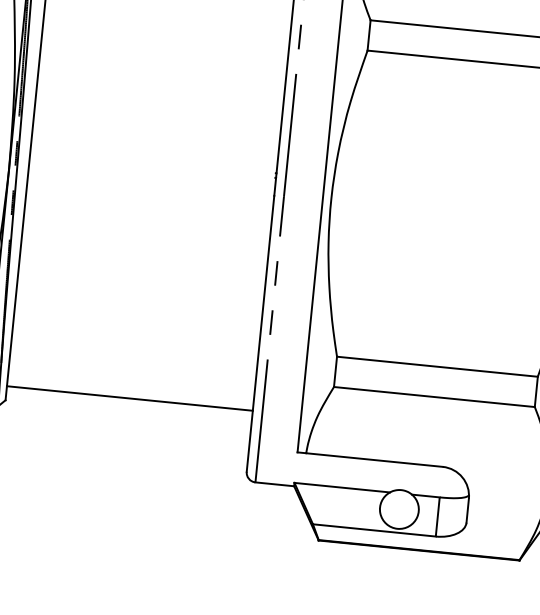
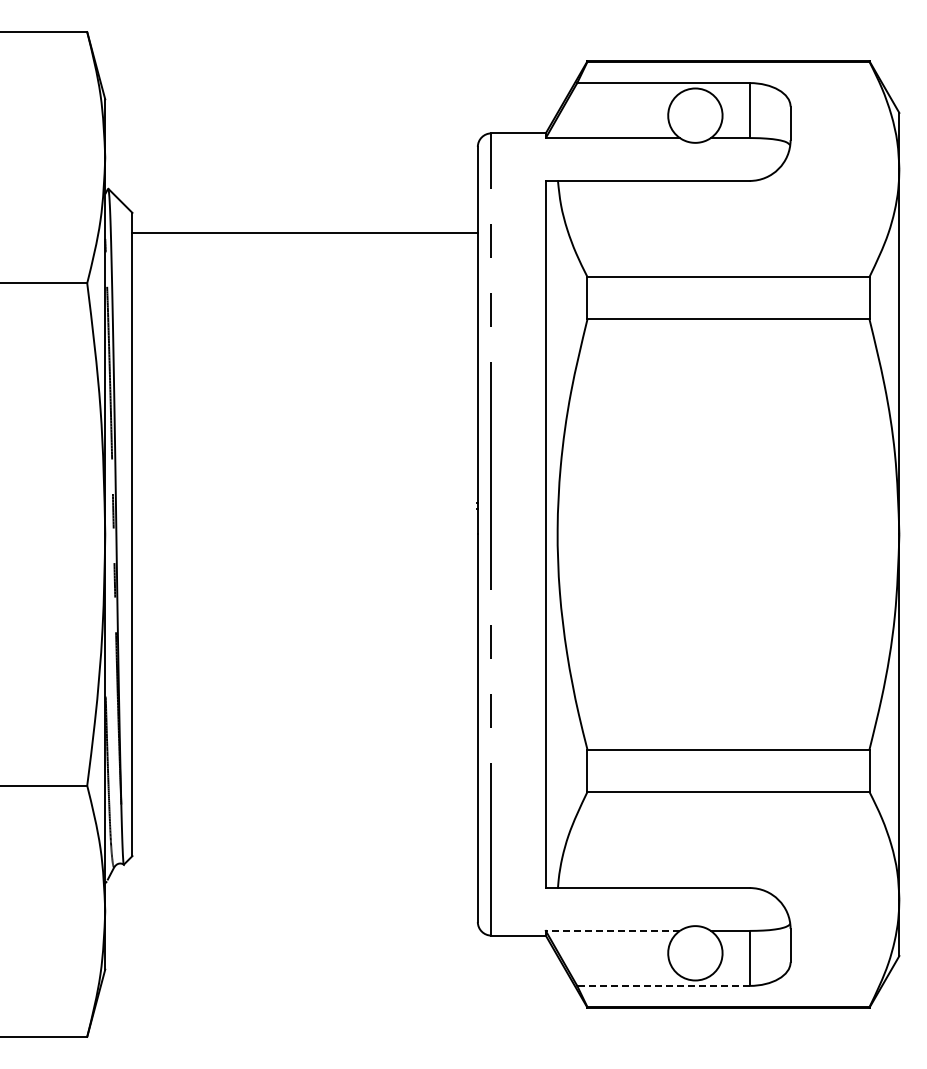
line: (129, 398) -> (304, 836), removed
line: (342, 487) -> (612, 930), solid -> dashed
line: (374, 530) -> (663, 985), solid -> dashed

